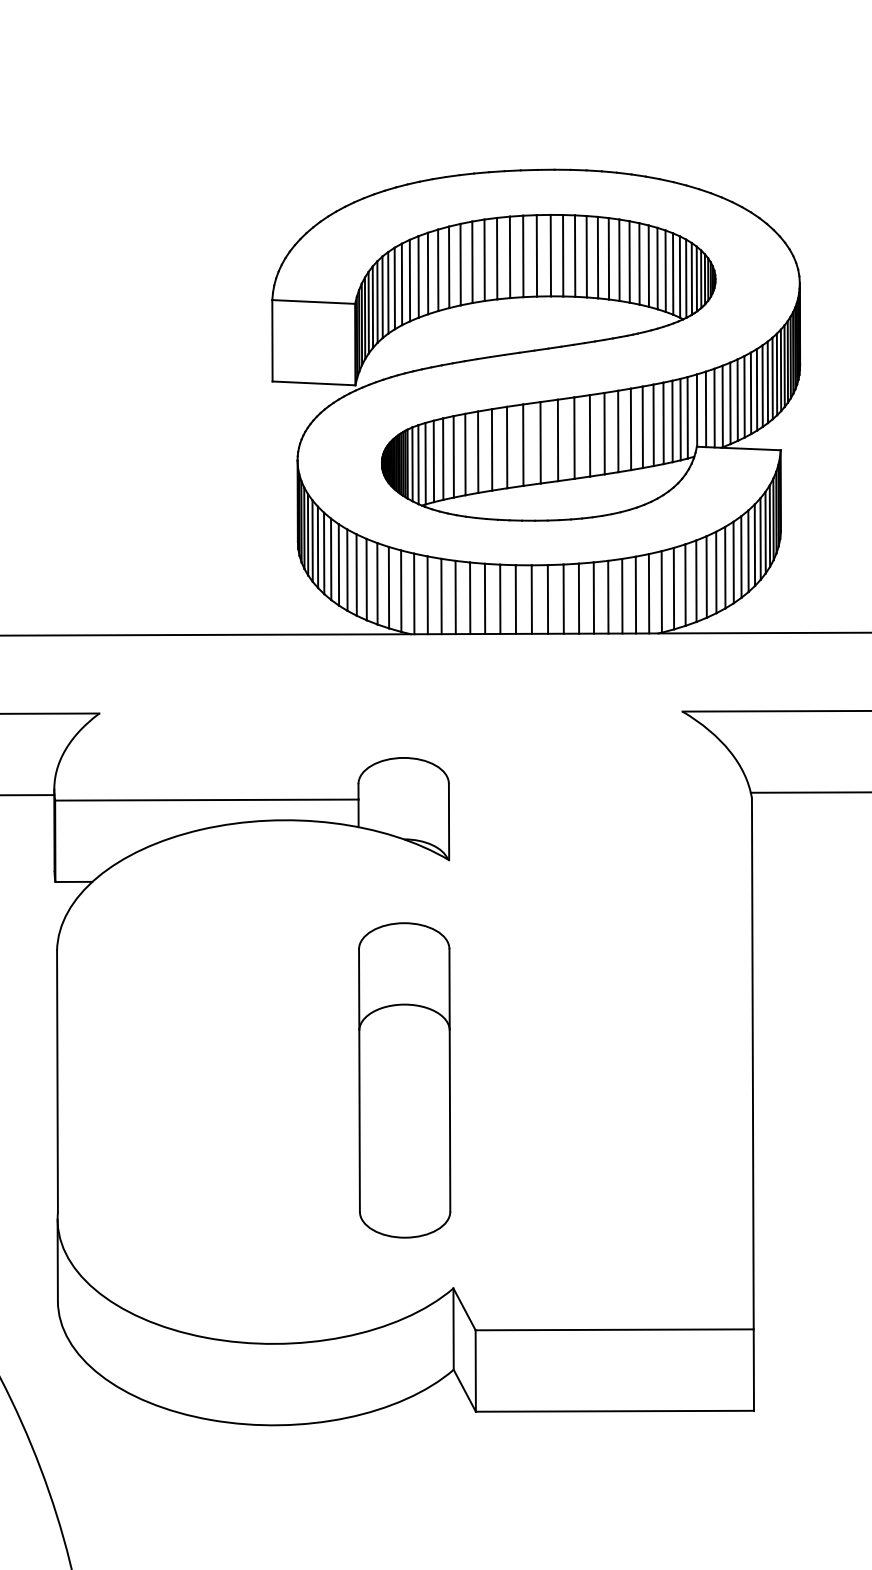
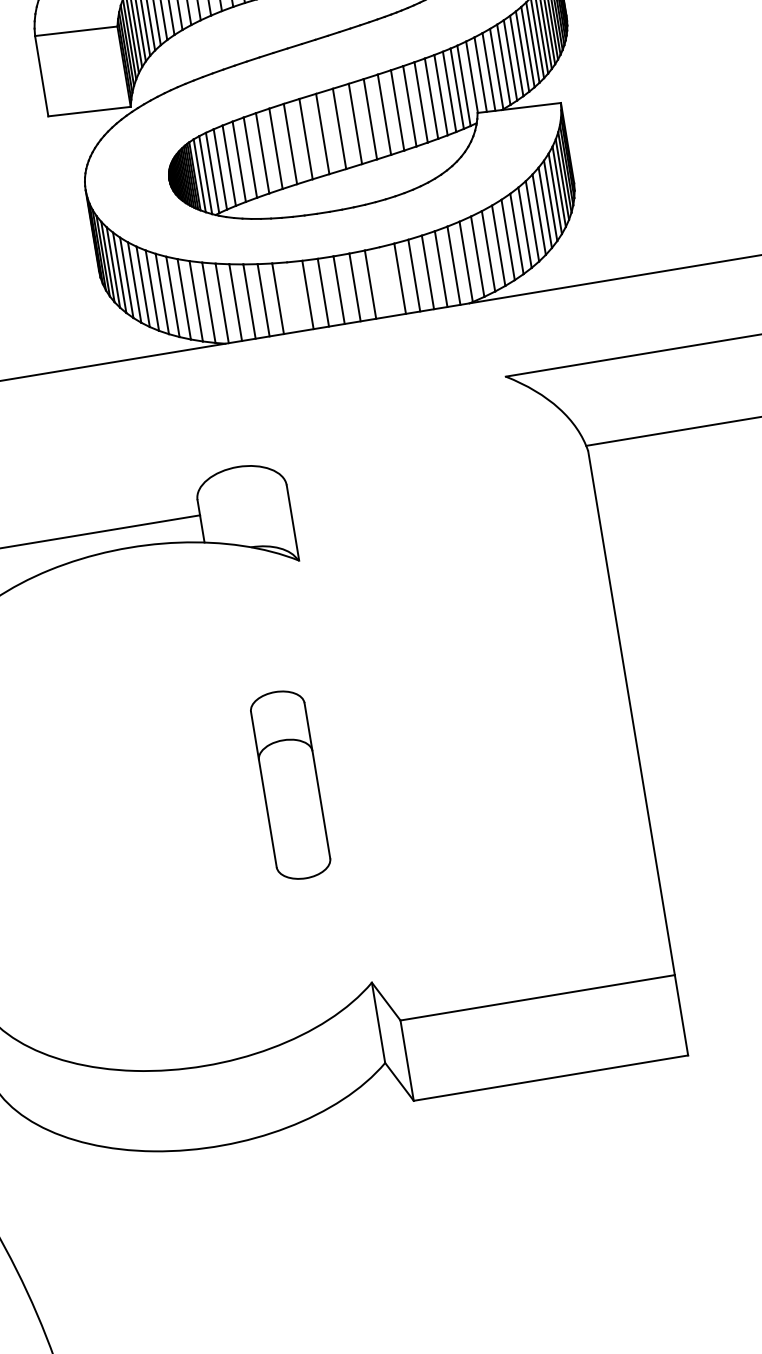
line: (484, 598) -> (292, 296), removed
line: (578, 598) -> (385, 281), removed
part: (404, 1080) -> (290, 785), size x0.6

